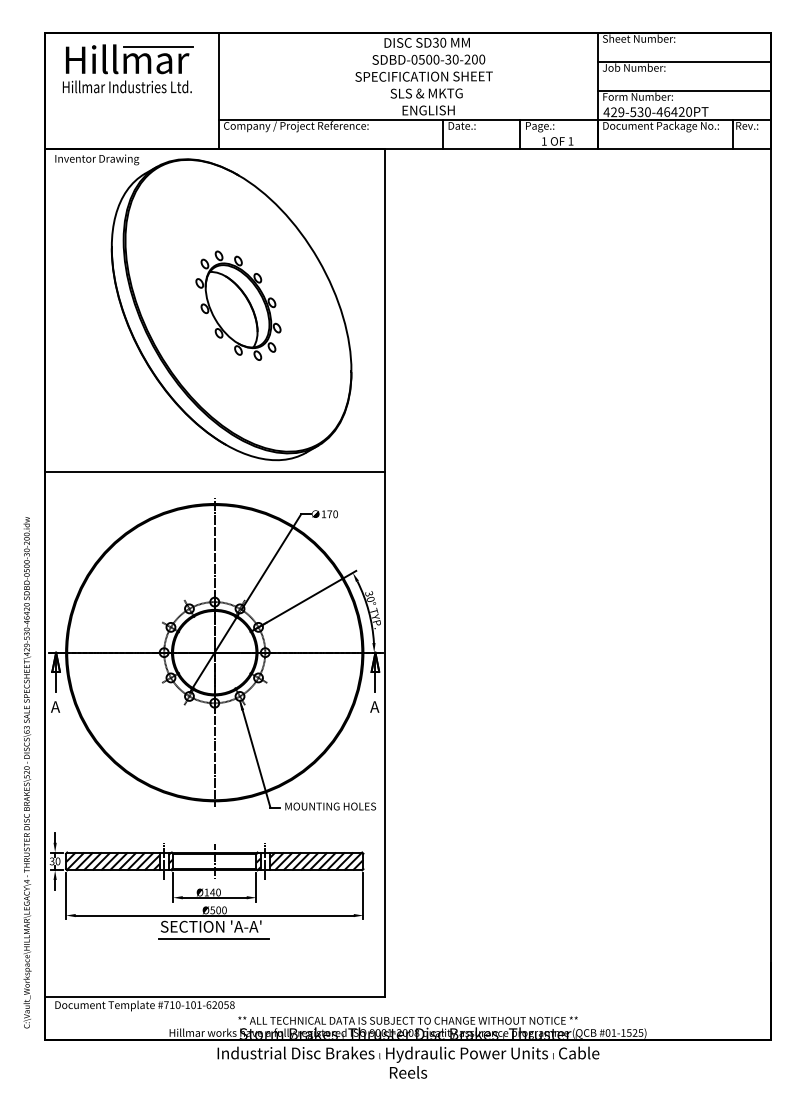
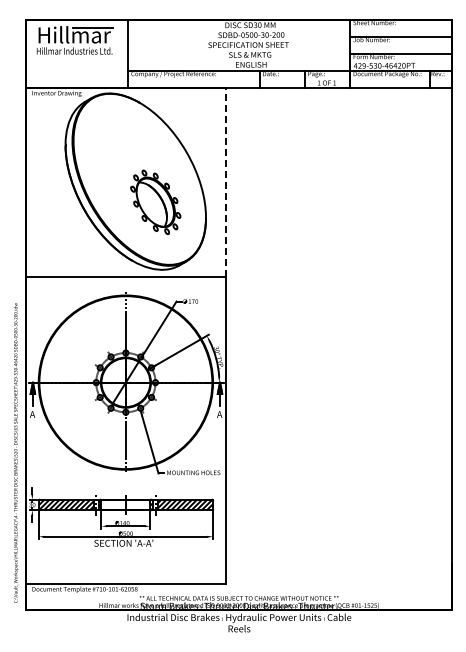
part: (237, 304) -> (155, 201), moved
line: (384, 311) -> (225, 182), solid -> dashed
line: (214, 939) -> (125, 550), removed

